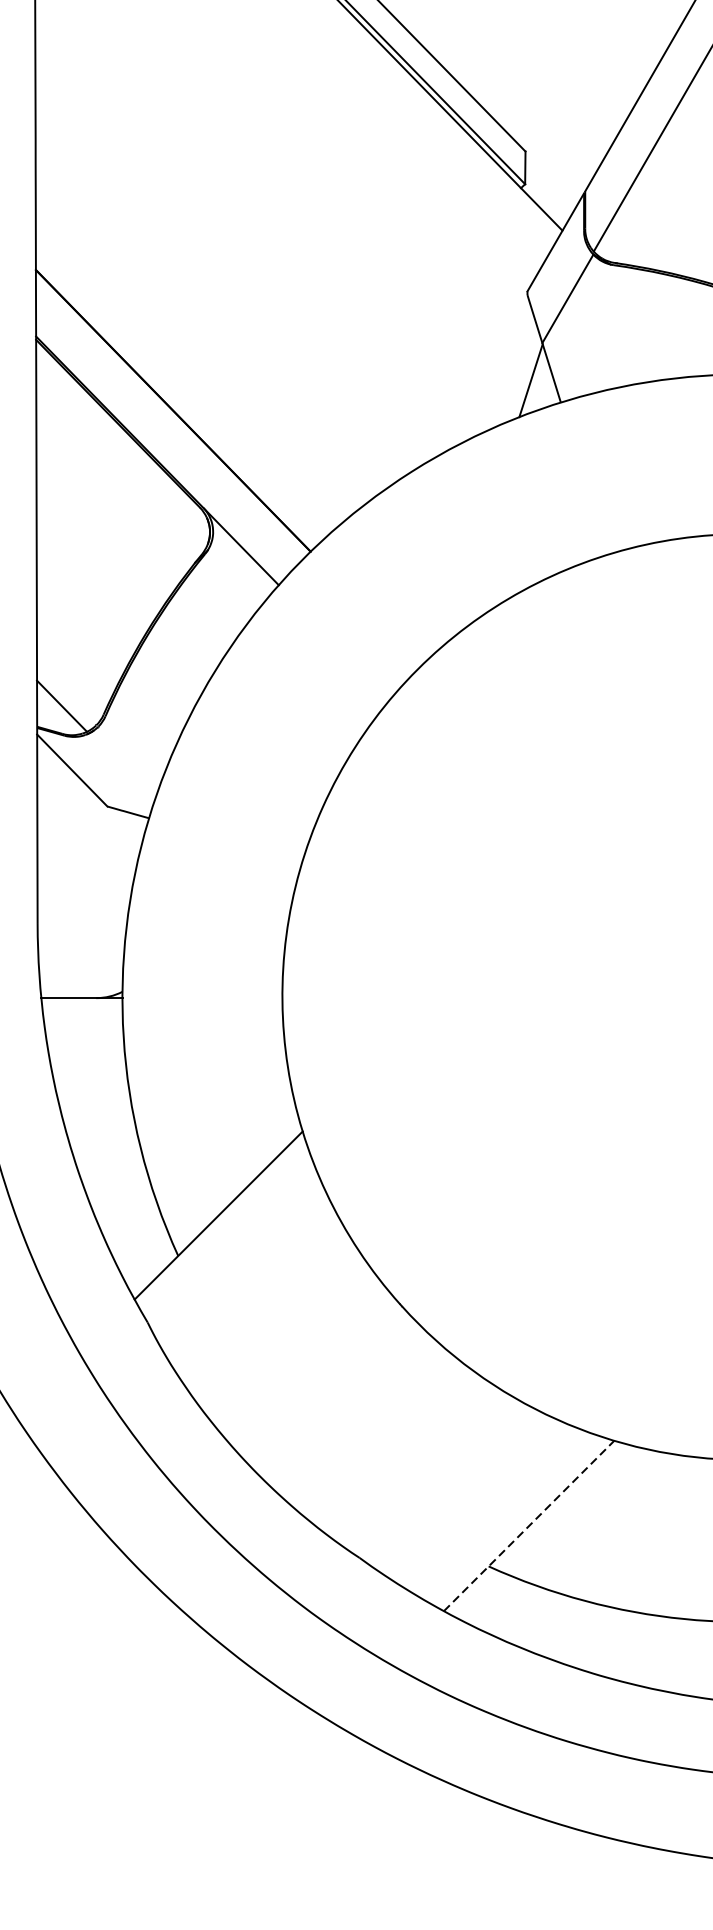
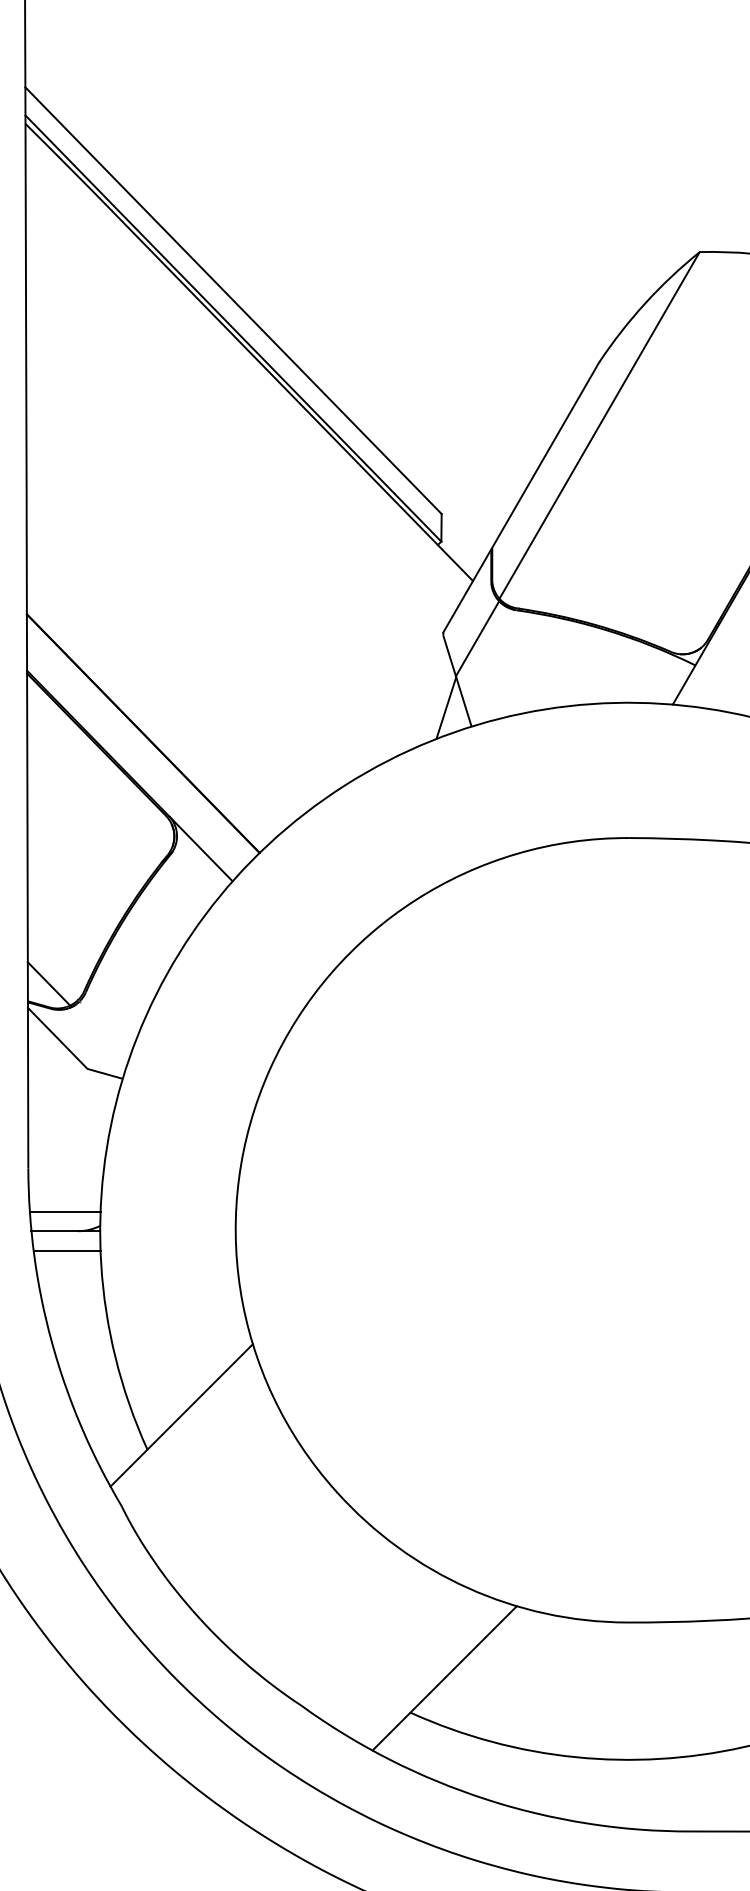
line: (80, 974) -> (64, 1211), added
line: (82, 1020) -> (66, 1250), added
line: (530, 1526) -> (445, 1678), dashed -> solid

